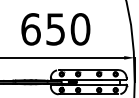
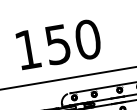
text: (30, 29) -> (27, 49), 650 -> 150

